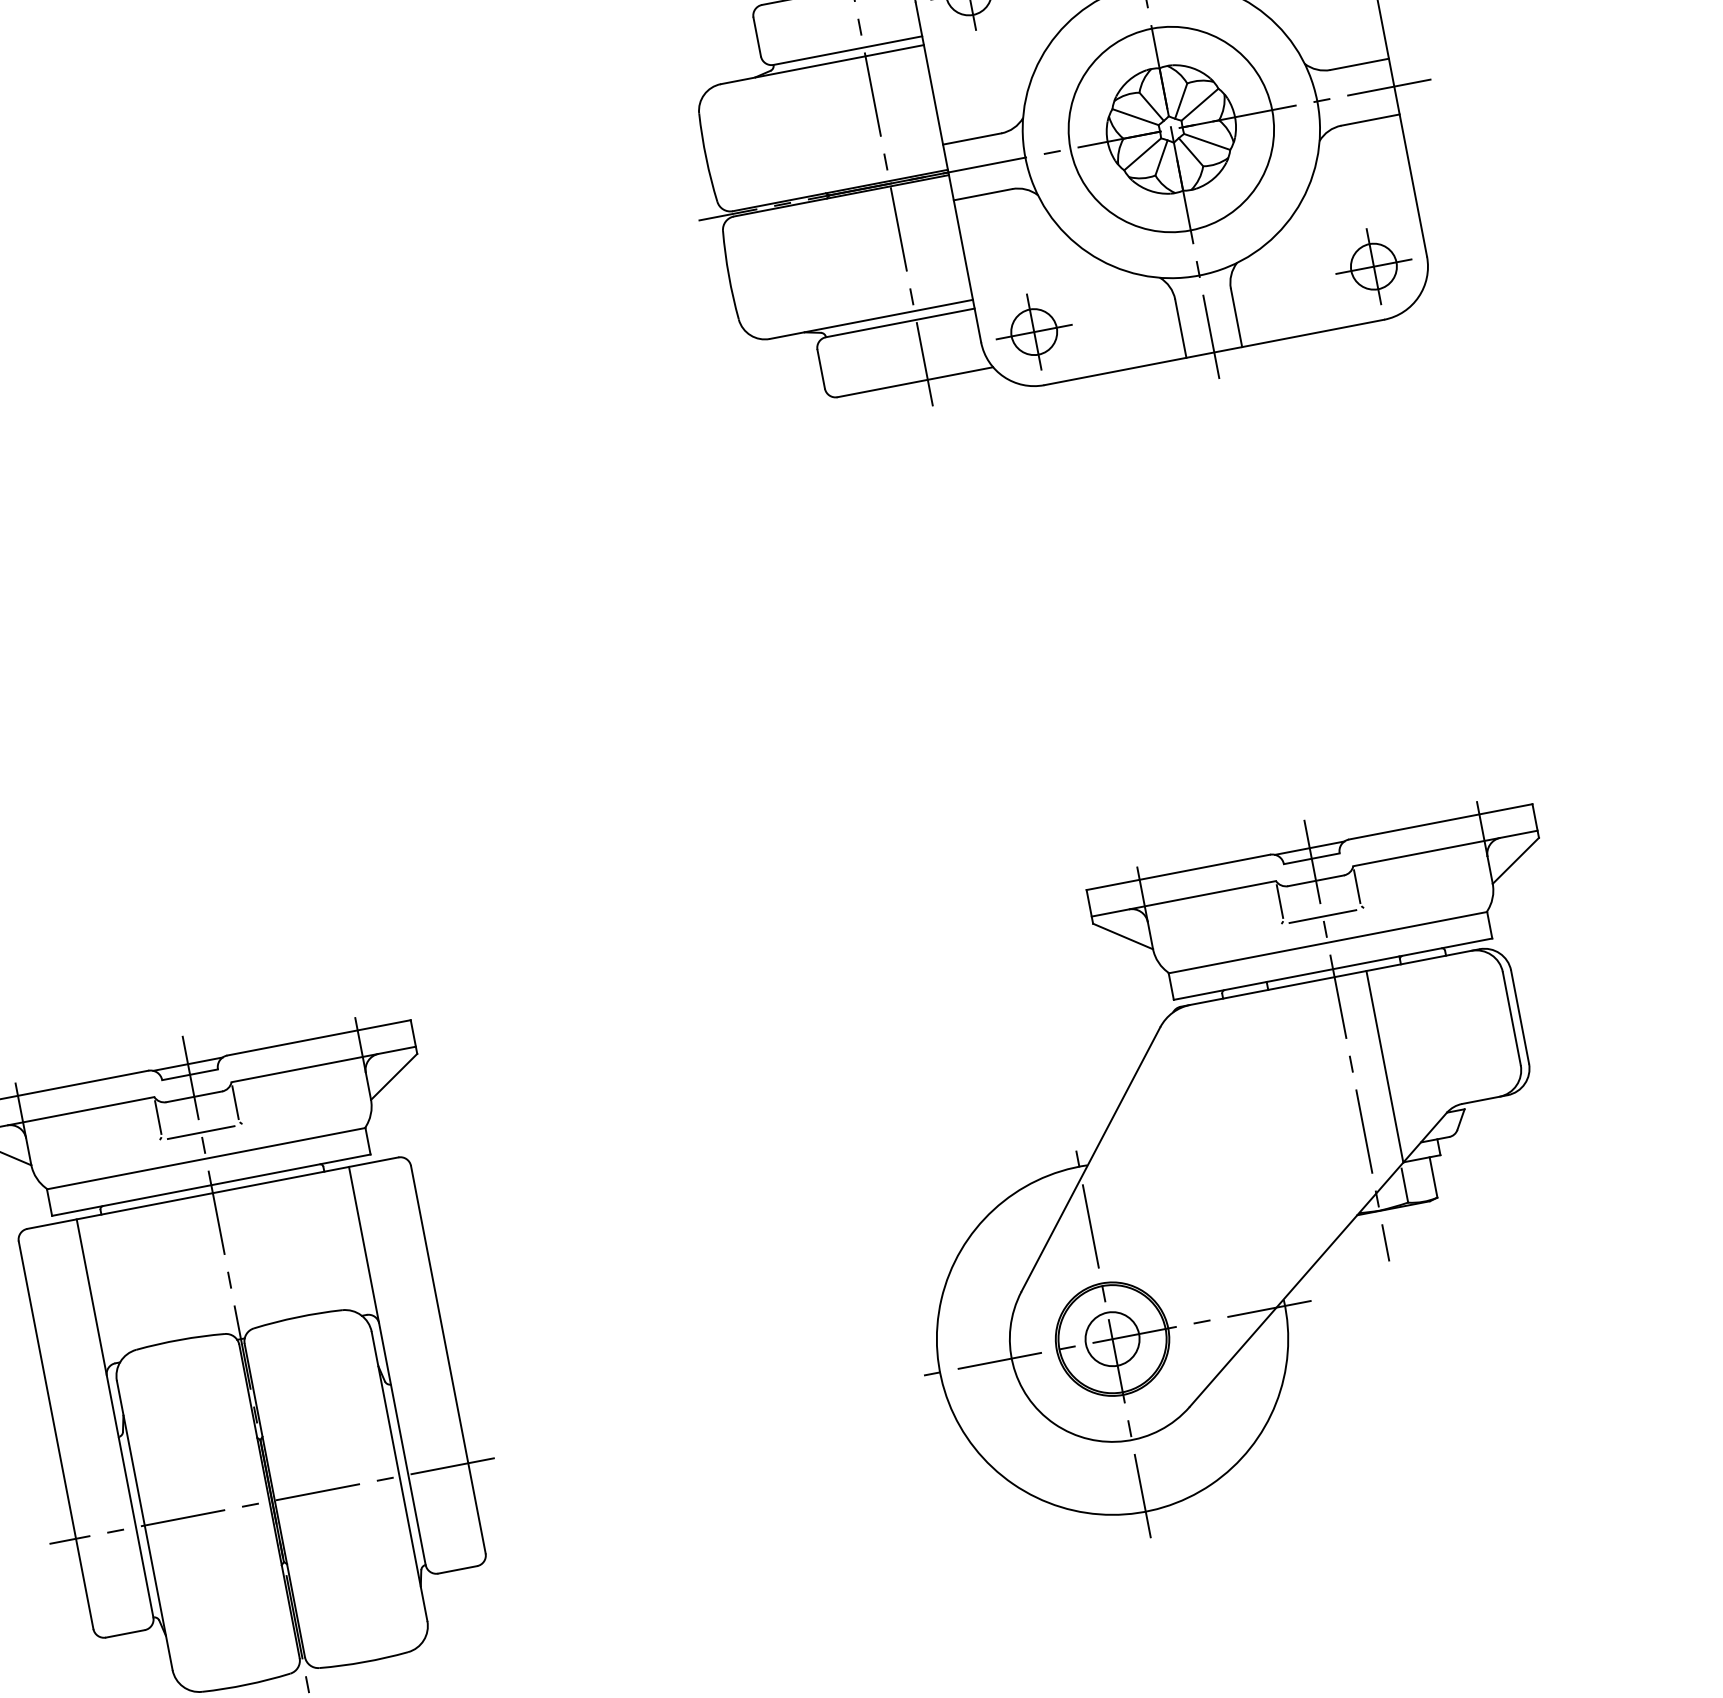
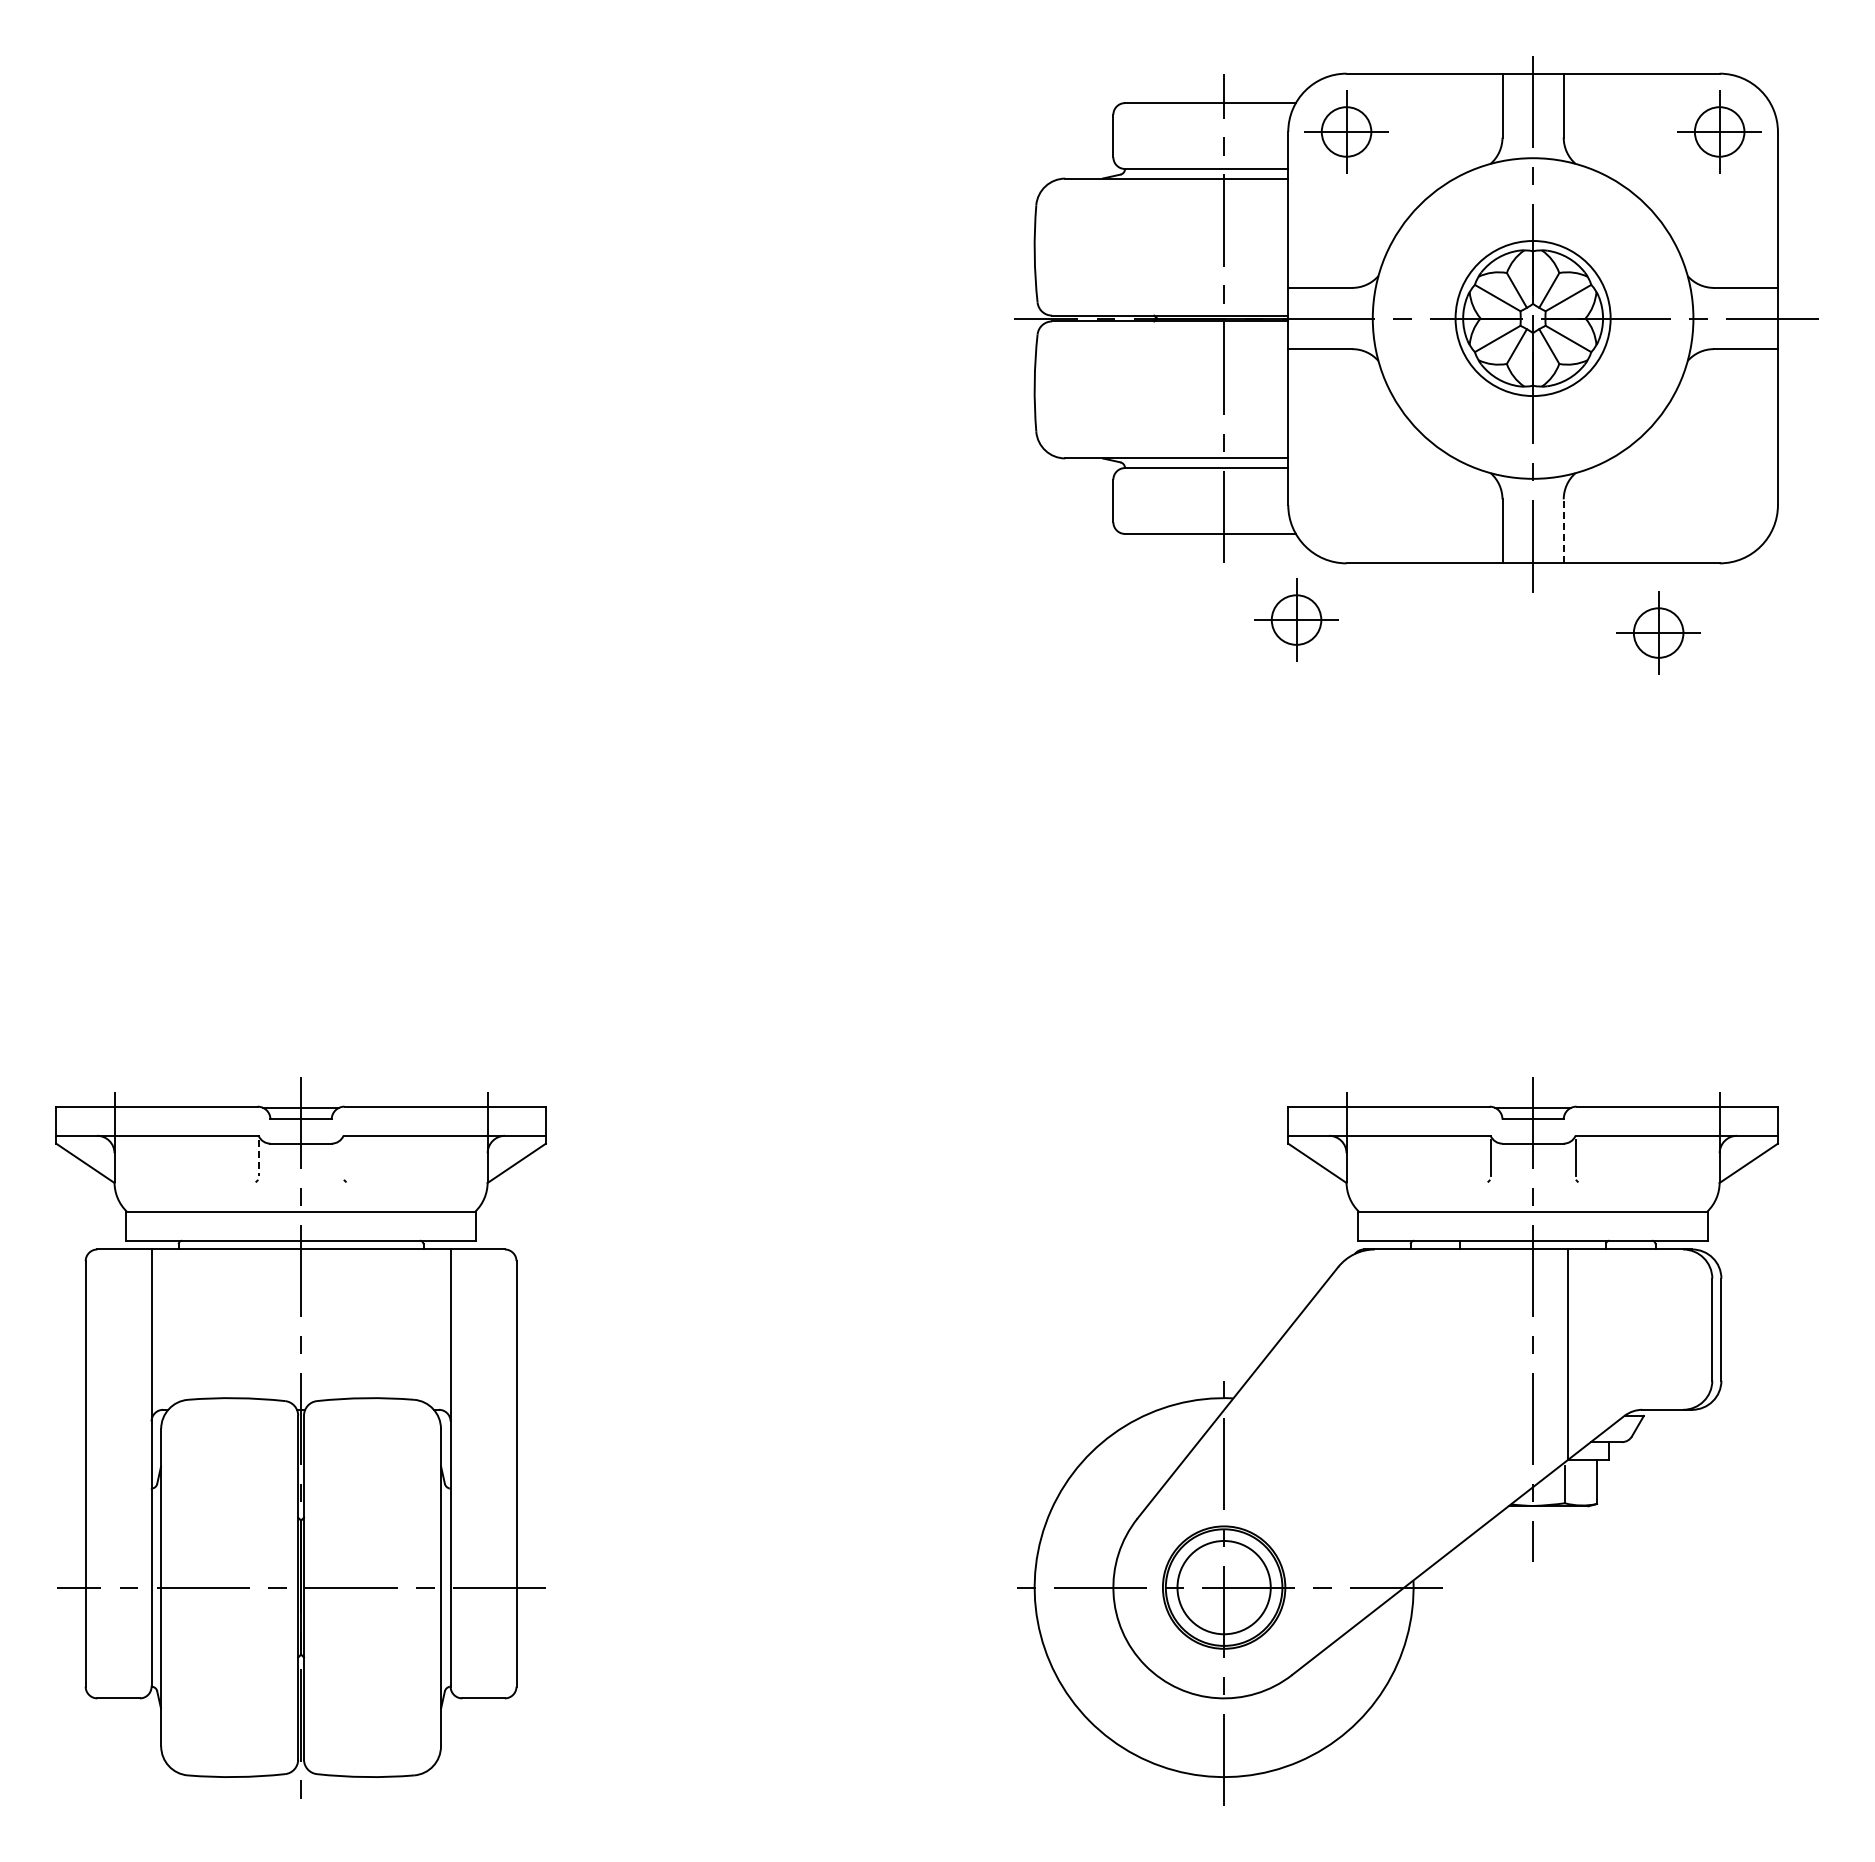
circle: (1170, 129) -> (1532, 318), size x0.7
part: (1373, 266) -> (1658, 632), moved
line: (1236, 317) -> (1563, 530), solid -> dashed
part: (1034, 331) -> (1296, 619), moved
line: (1322, 916) -> (1532, 1182), removed
line: (235, 1102) -> (343, 1158), removed
line: (158, 1117) -> (258, 1158), solid -> dashed
line: (200, 1132) -> (300, 1182), removed
circle: (1111, 1339) -> (1223, 1587), size x1.6

